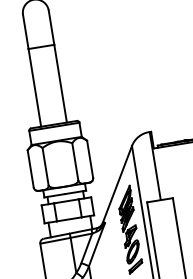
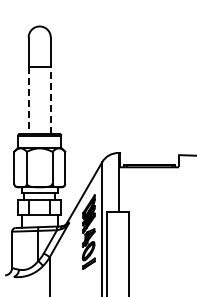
line: (60, 82) -> (50, 99), solid -> dashed
line: (34, 87) -> (28, 100), solid -> dashed

